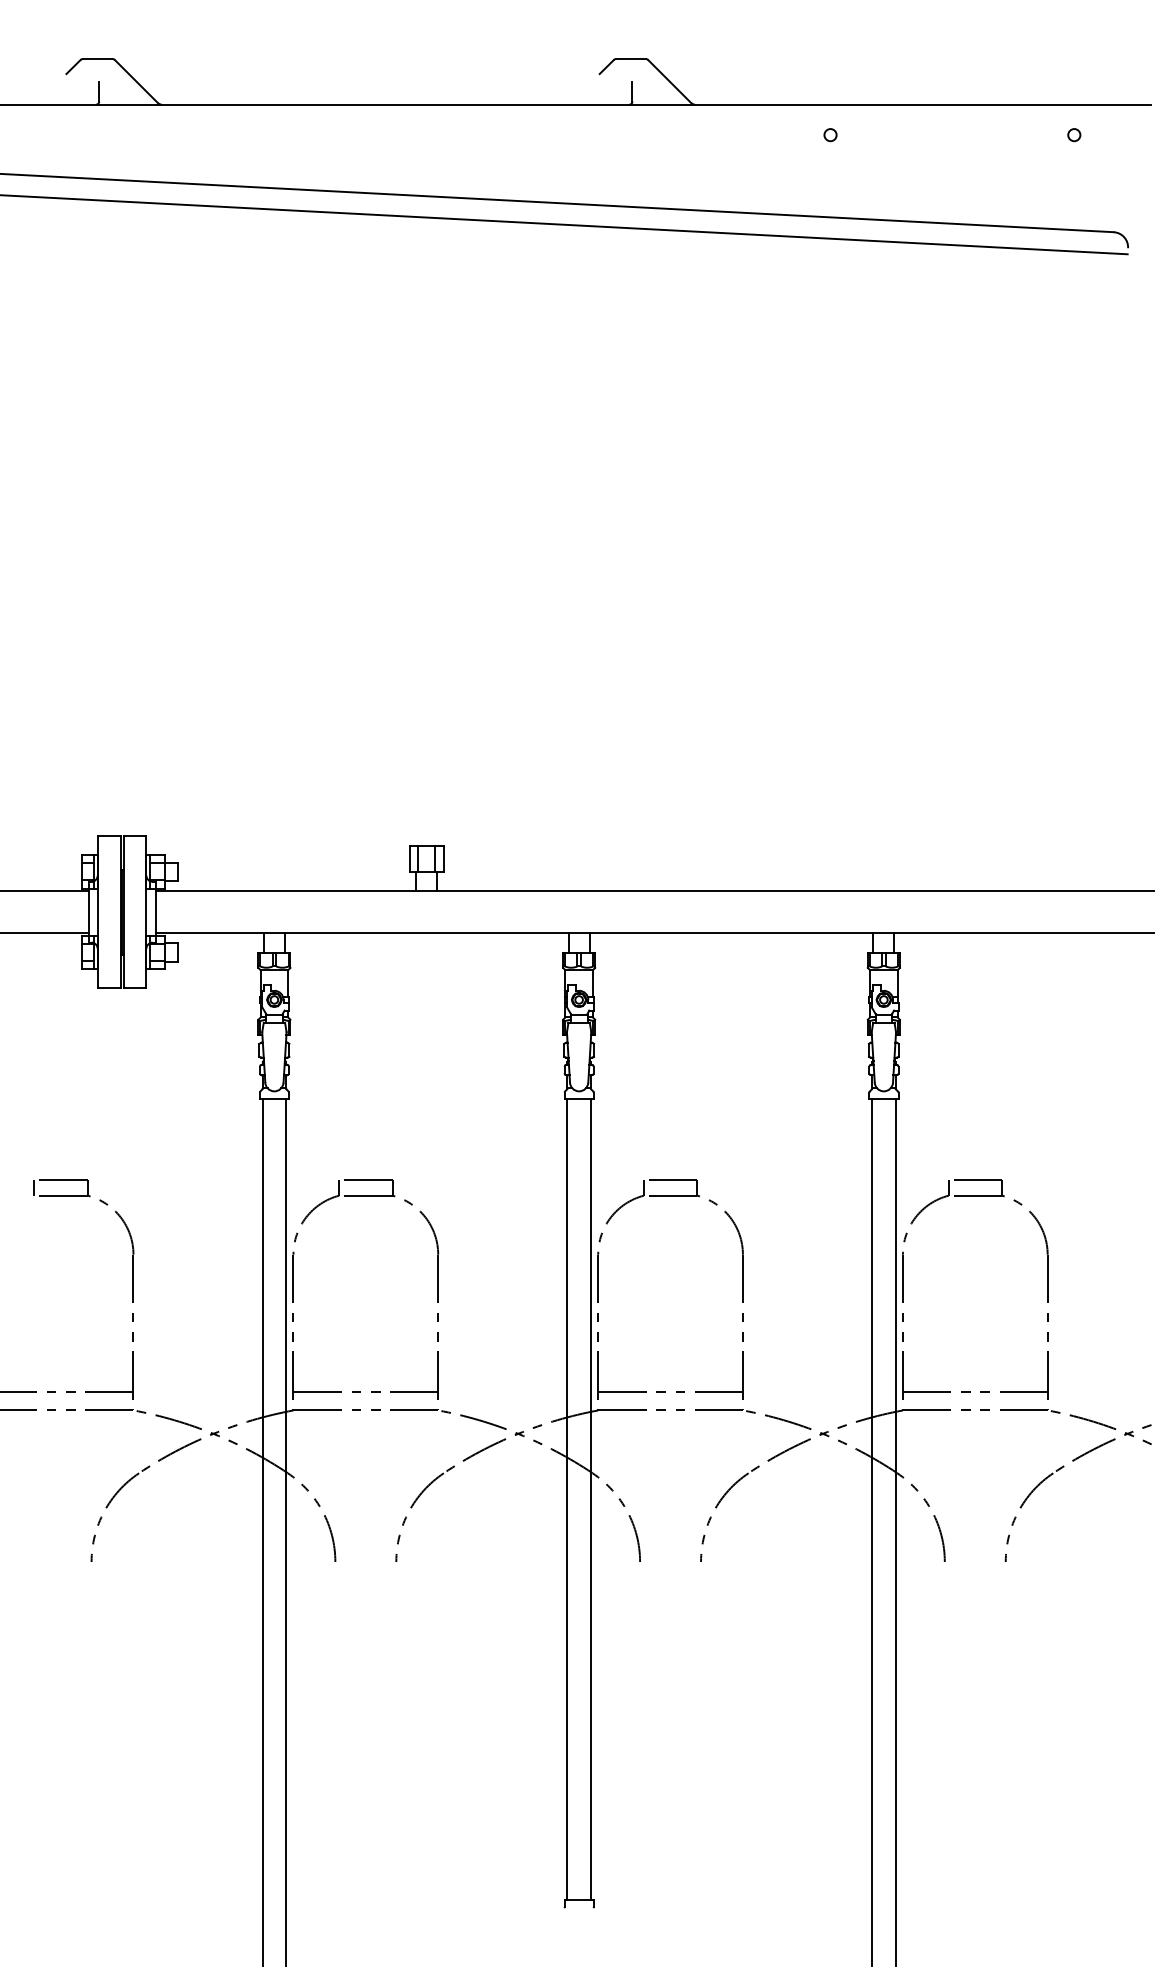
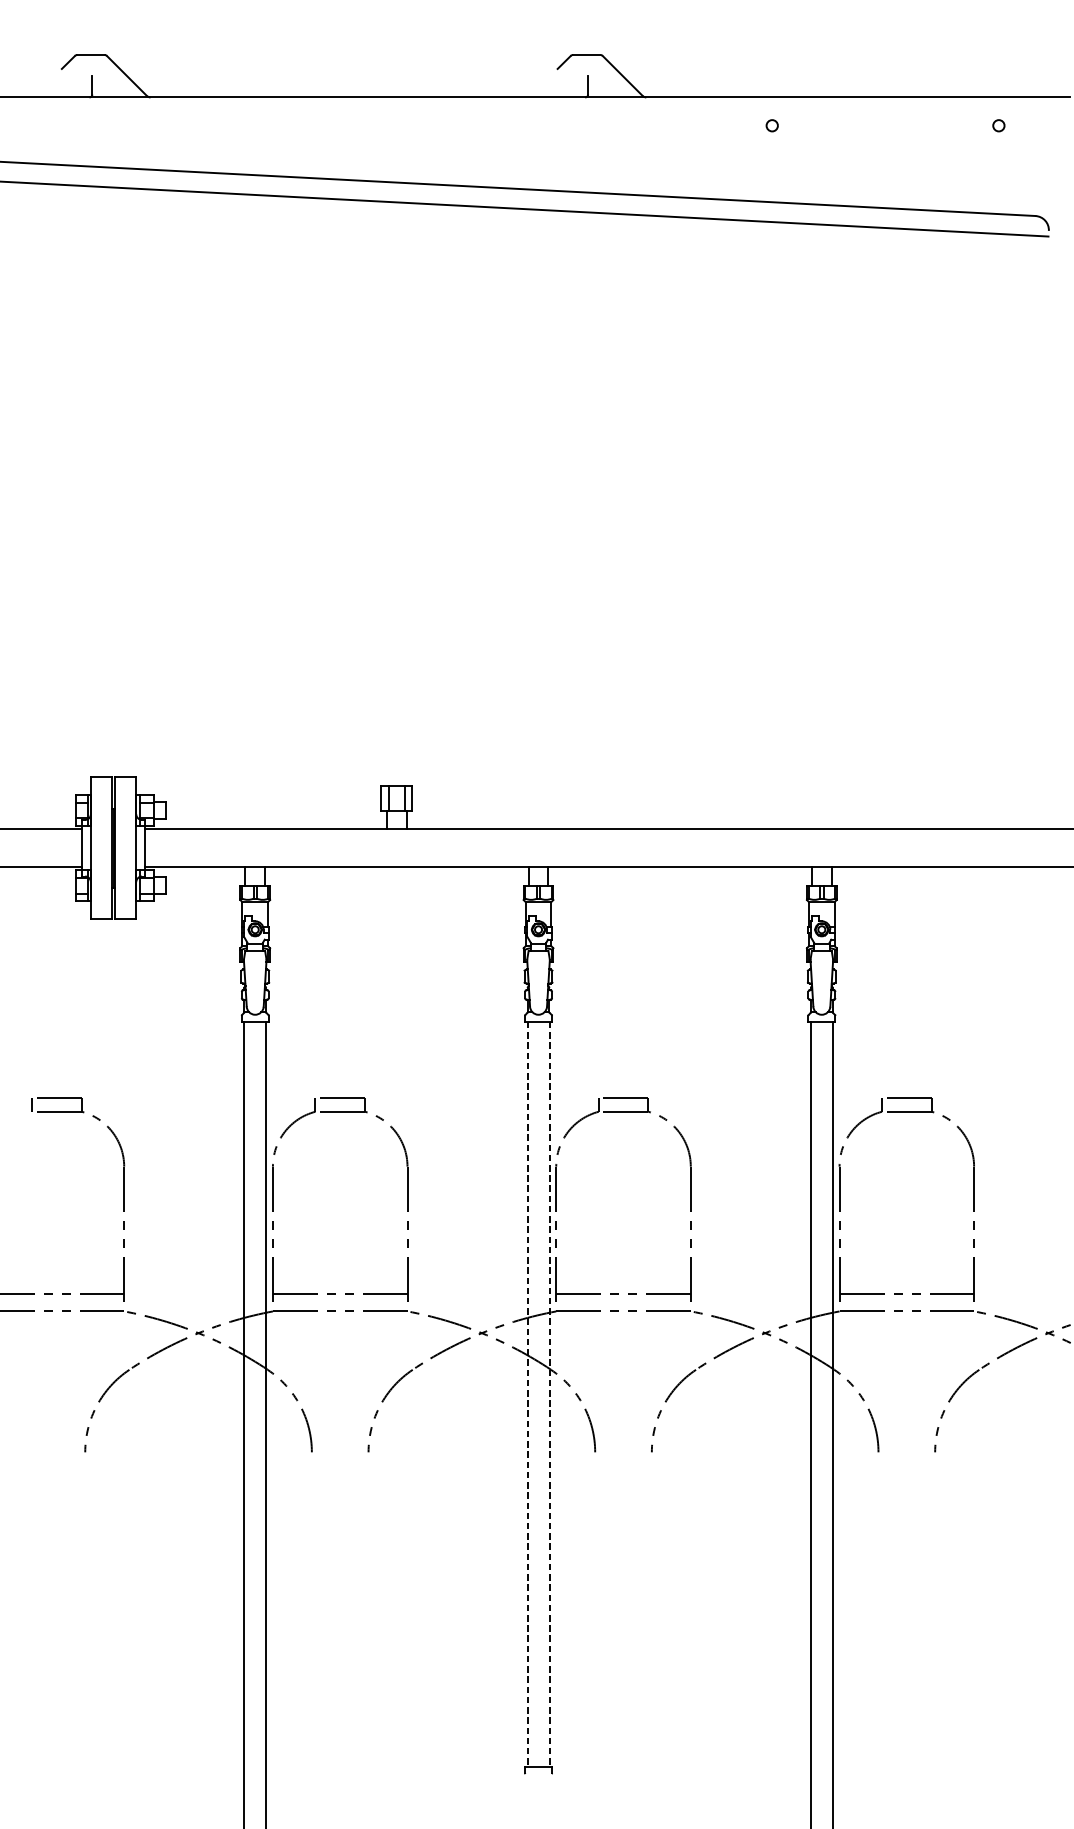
line: (567, 1499) -> (527, 1394), solid -> dashed
line: (591, 1499) -> (550, 1394), solid -> dashed

